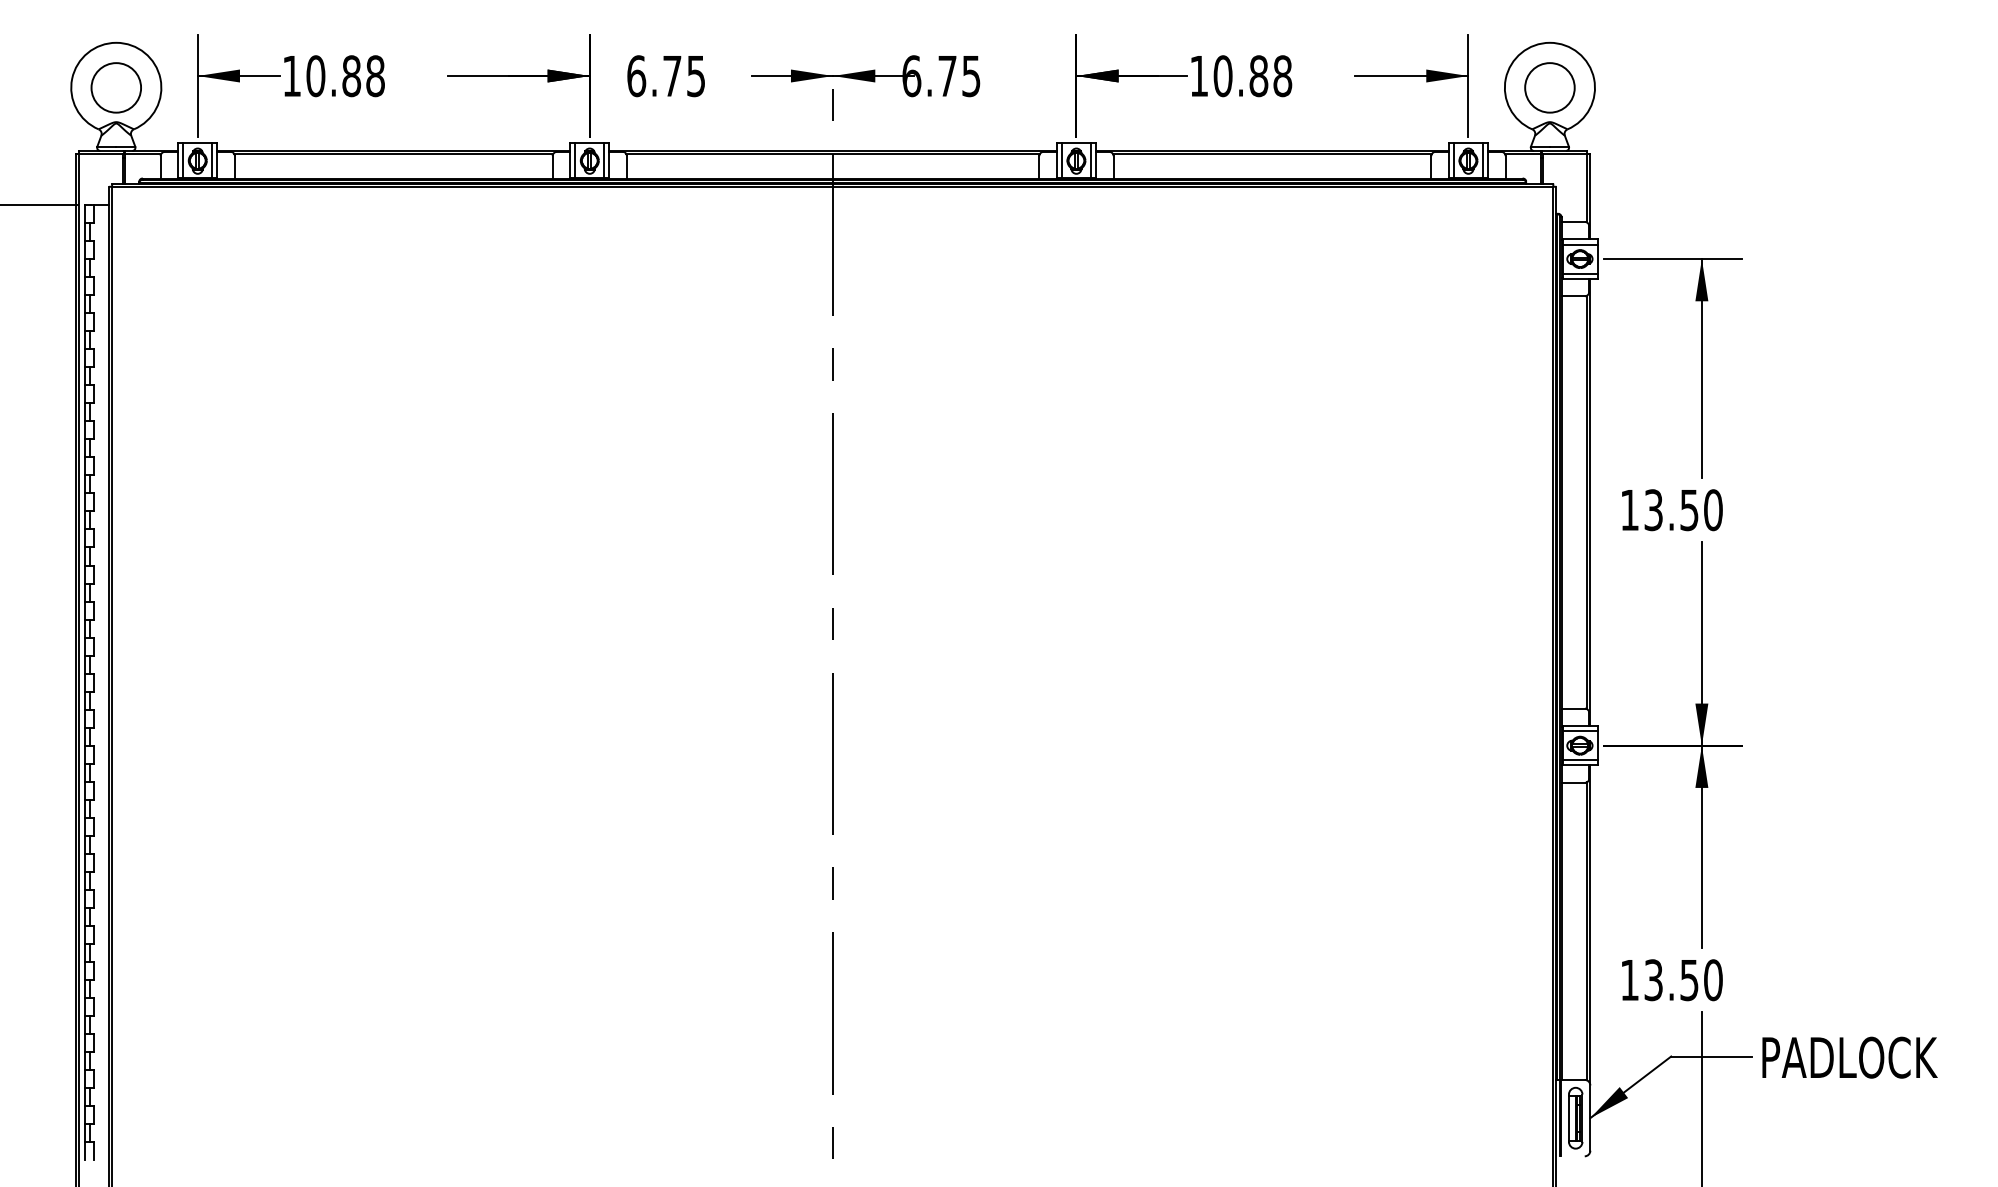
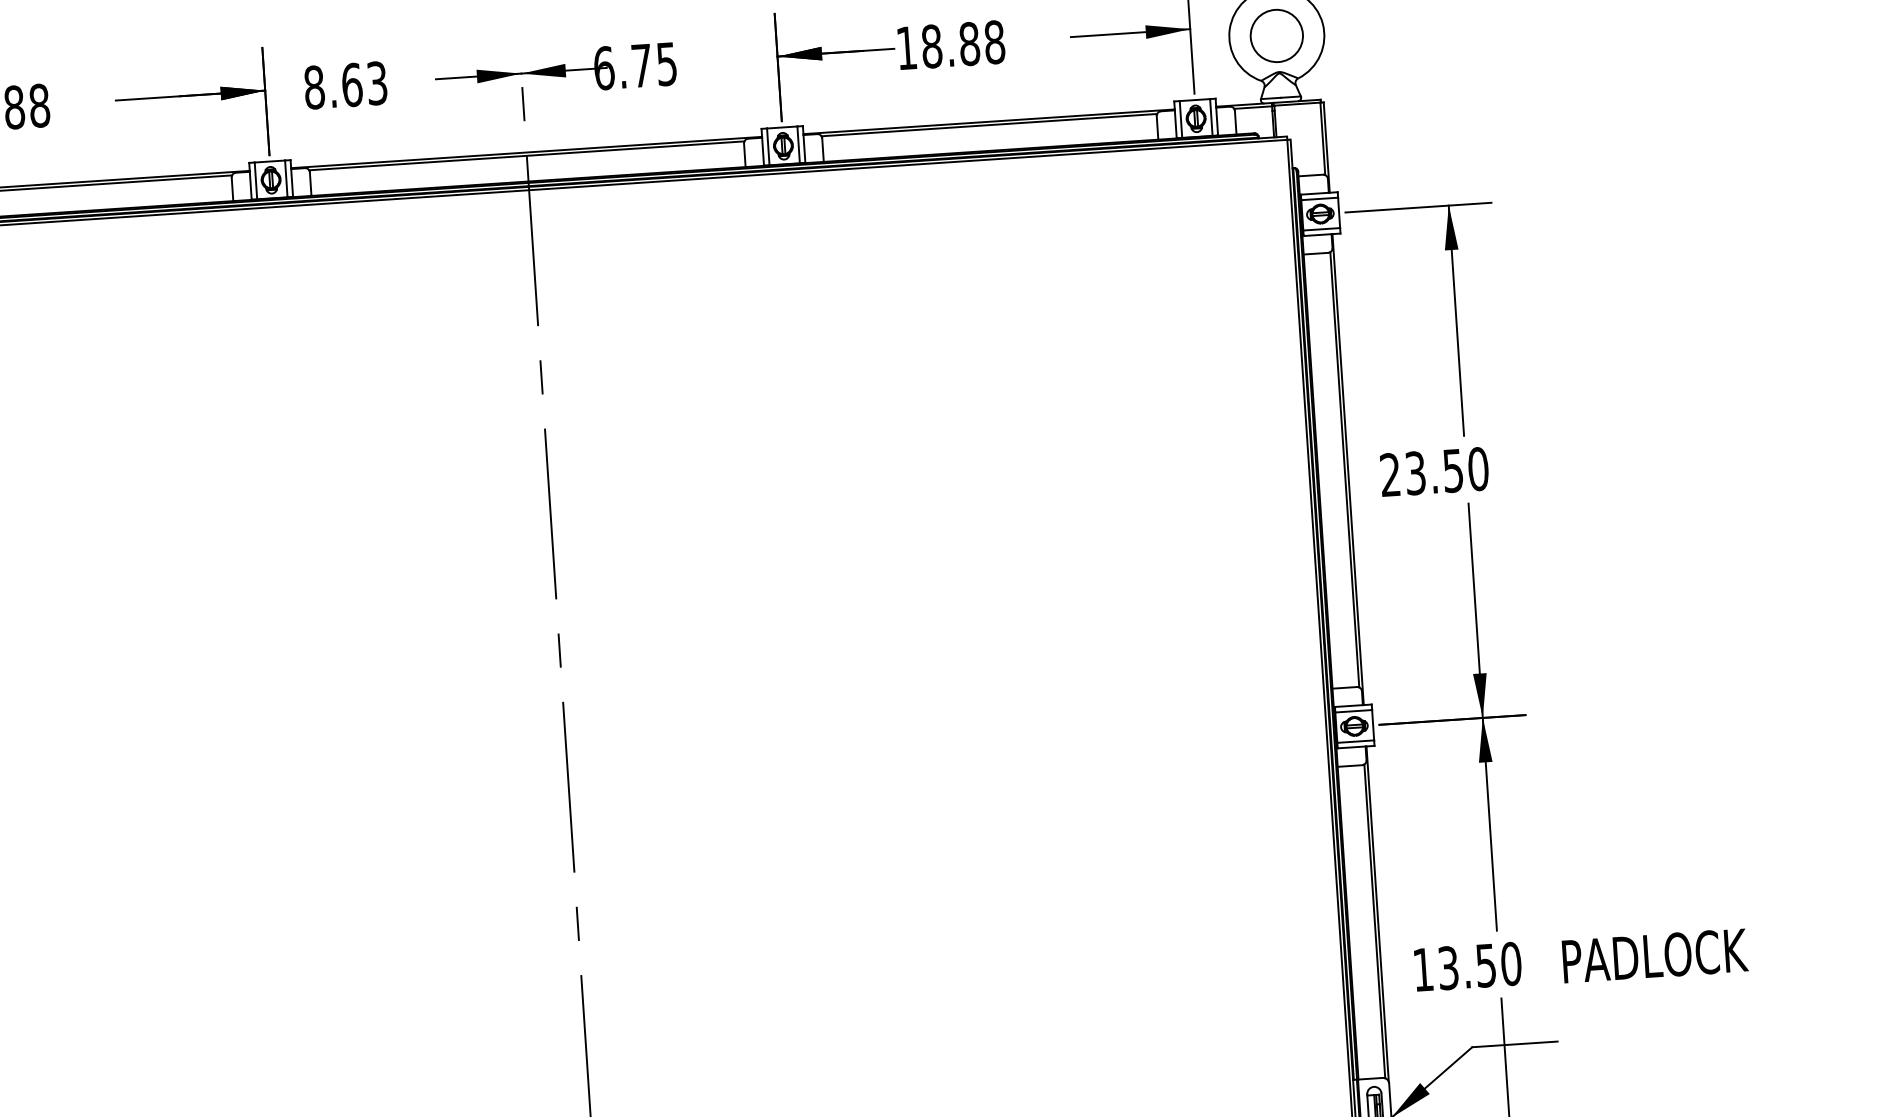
text: (1222, 75) -> (931, 45), 10.88 -> 18.88
text: (666, 76) -> (345, 85), 6.75 -> 8.63
text: (1629, 509) -> (1390, 474), 13.50 -> 23.50
text: (1849, 1057) -> (1654, 955), moved

